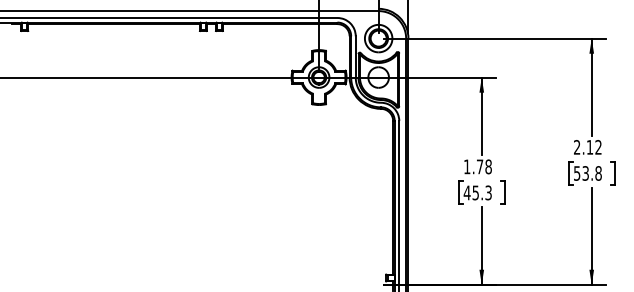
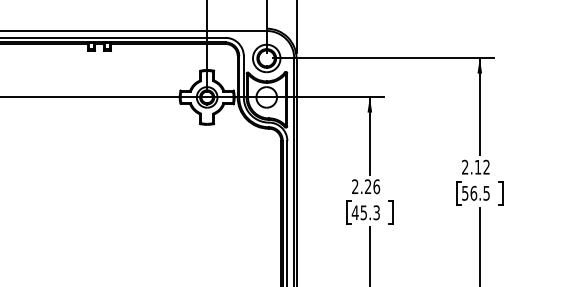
text: (478, 166) -> (366, 186), 1.78 -> 2.26
text: (591, 173) -> (479, 193), 53.8 -> 56.5

